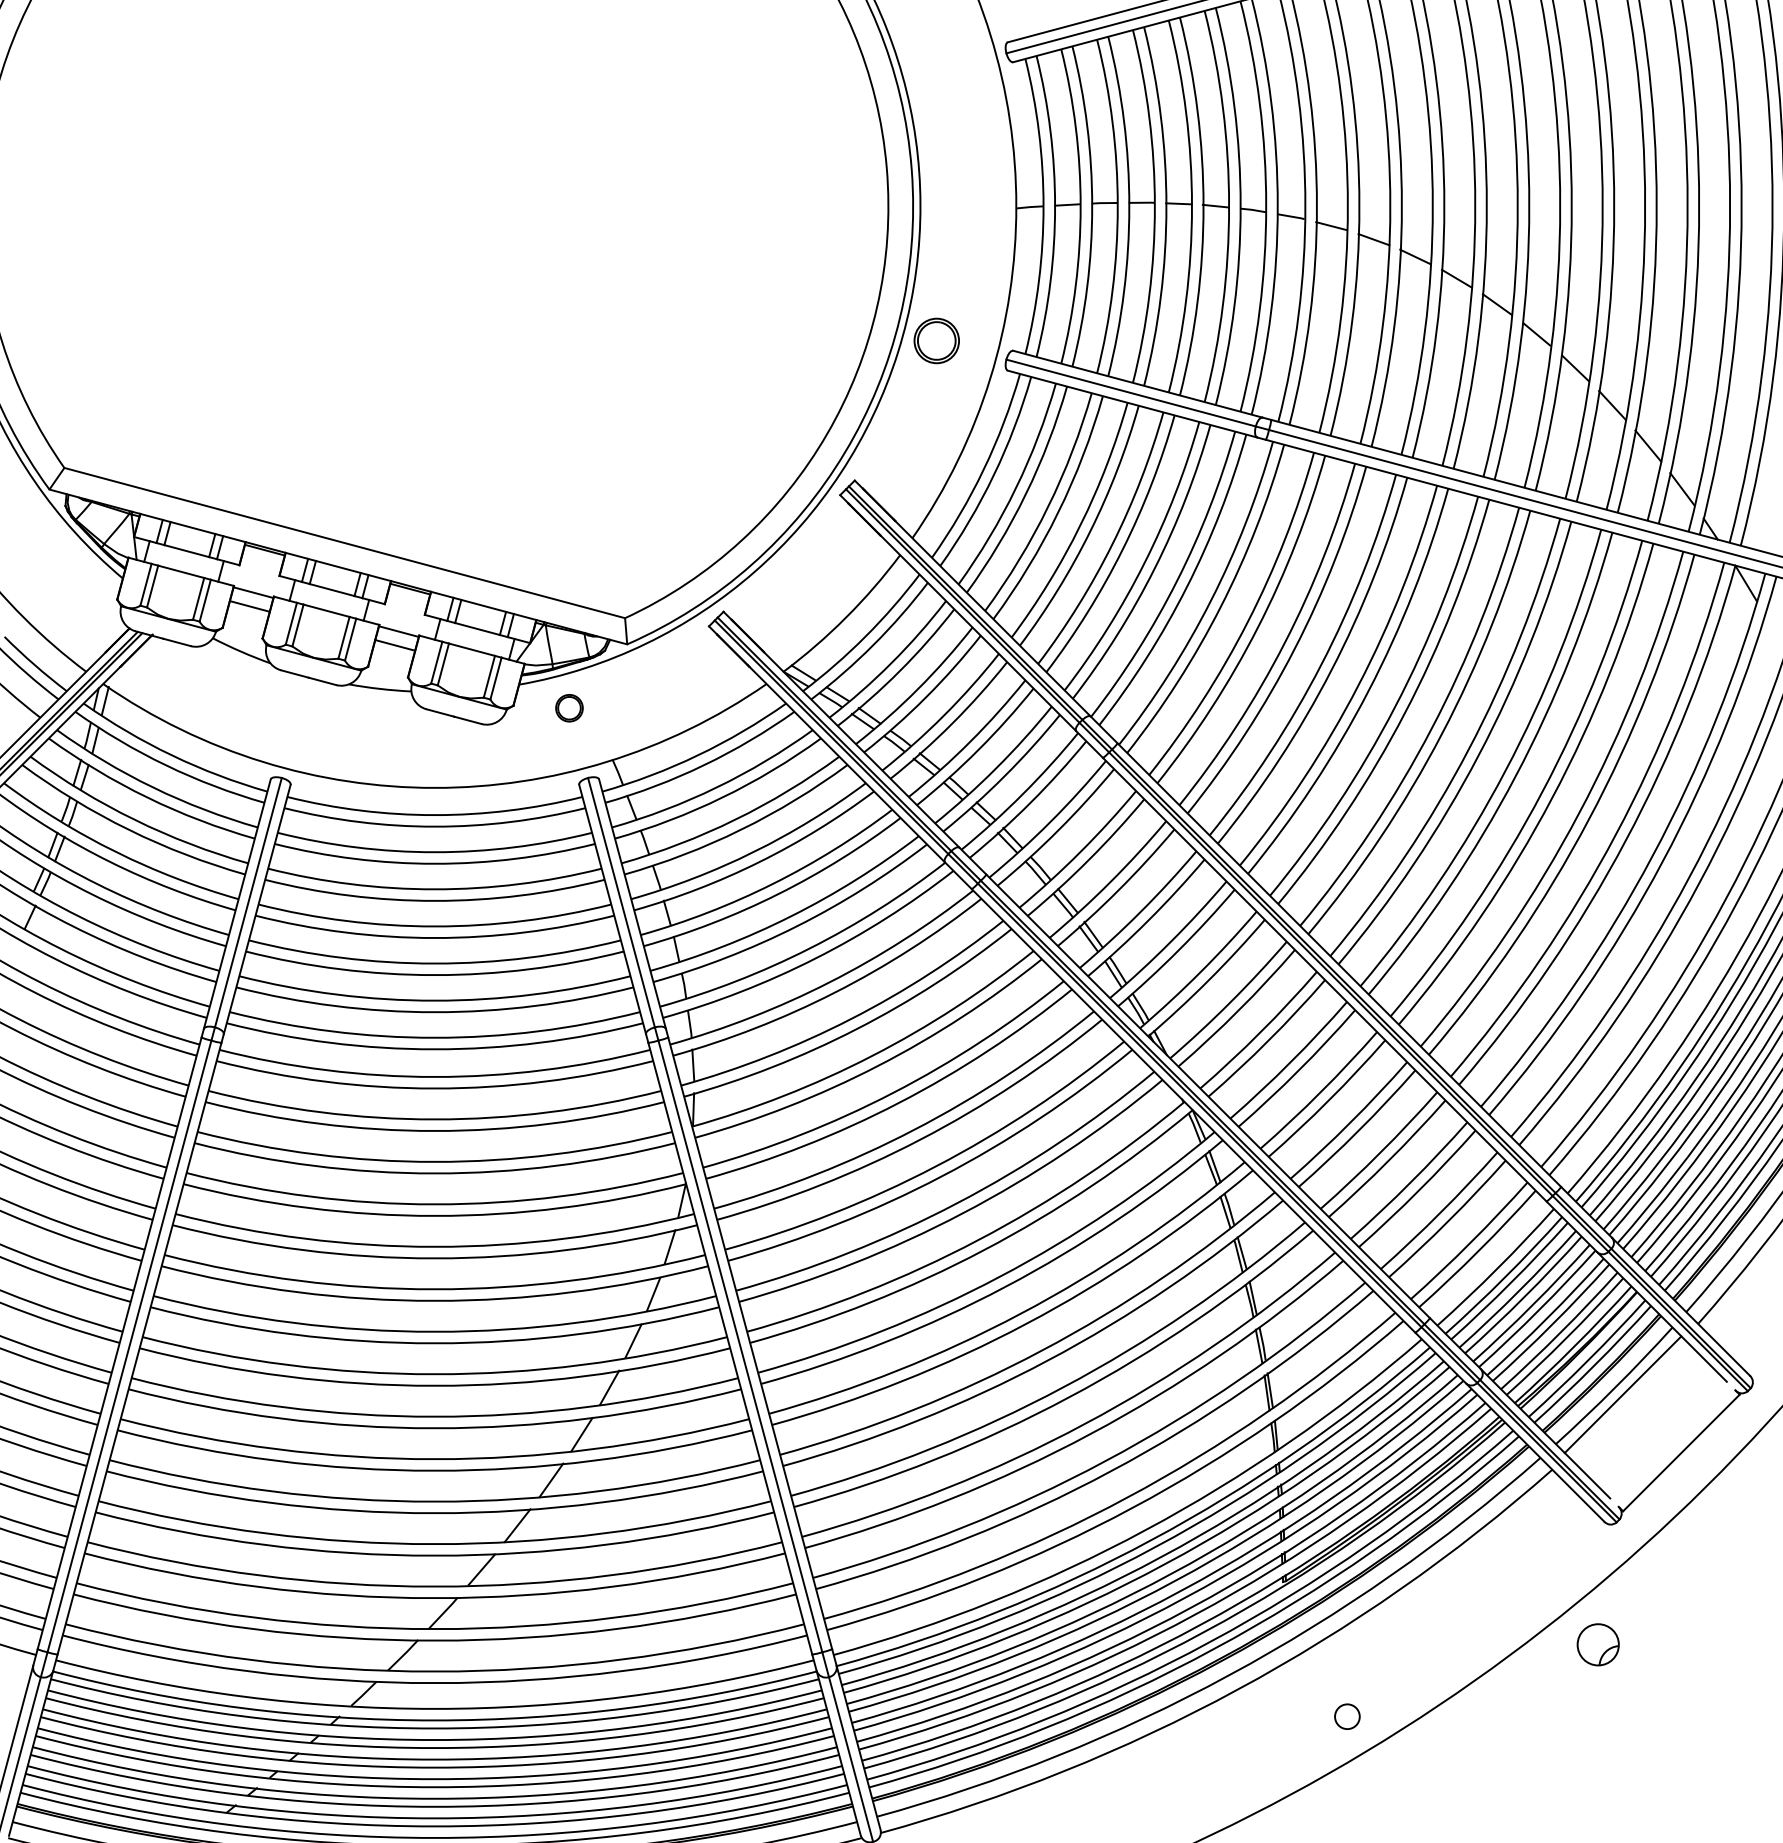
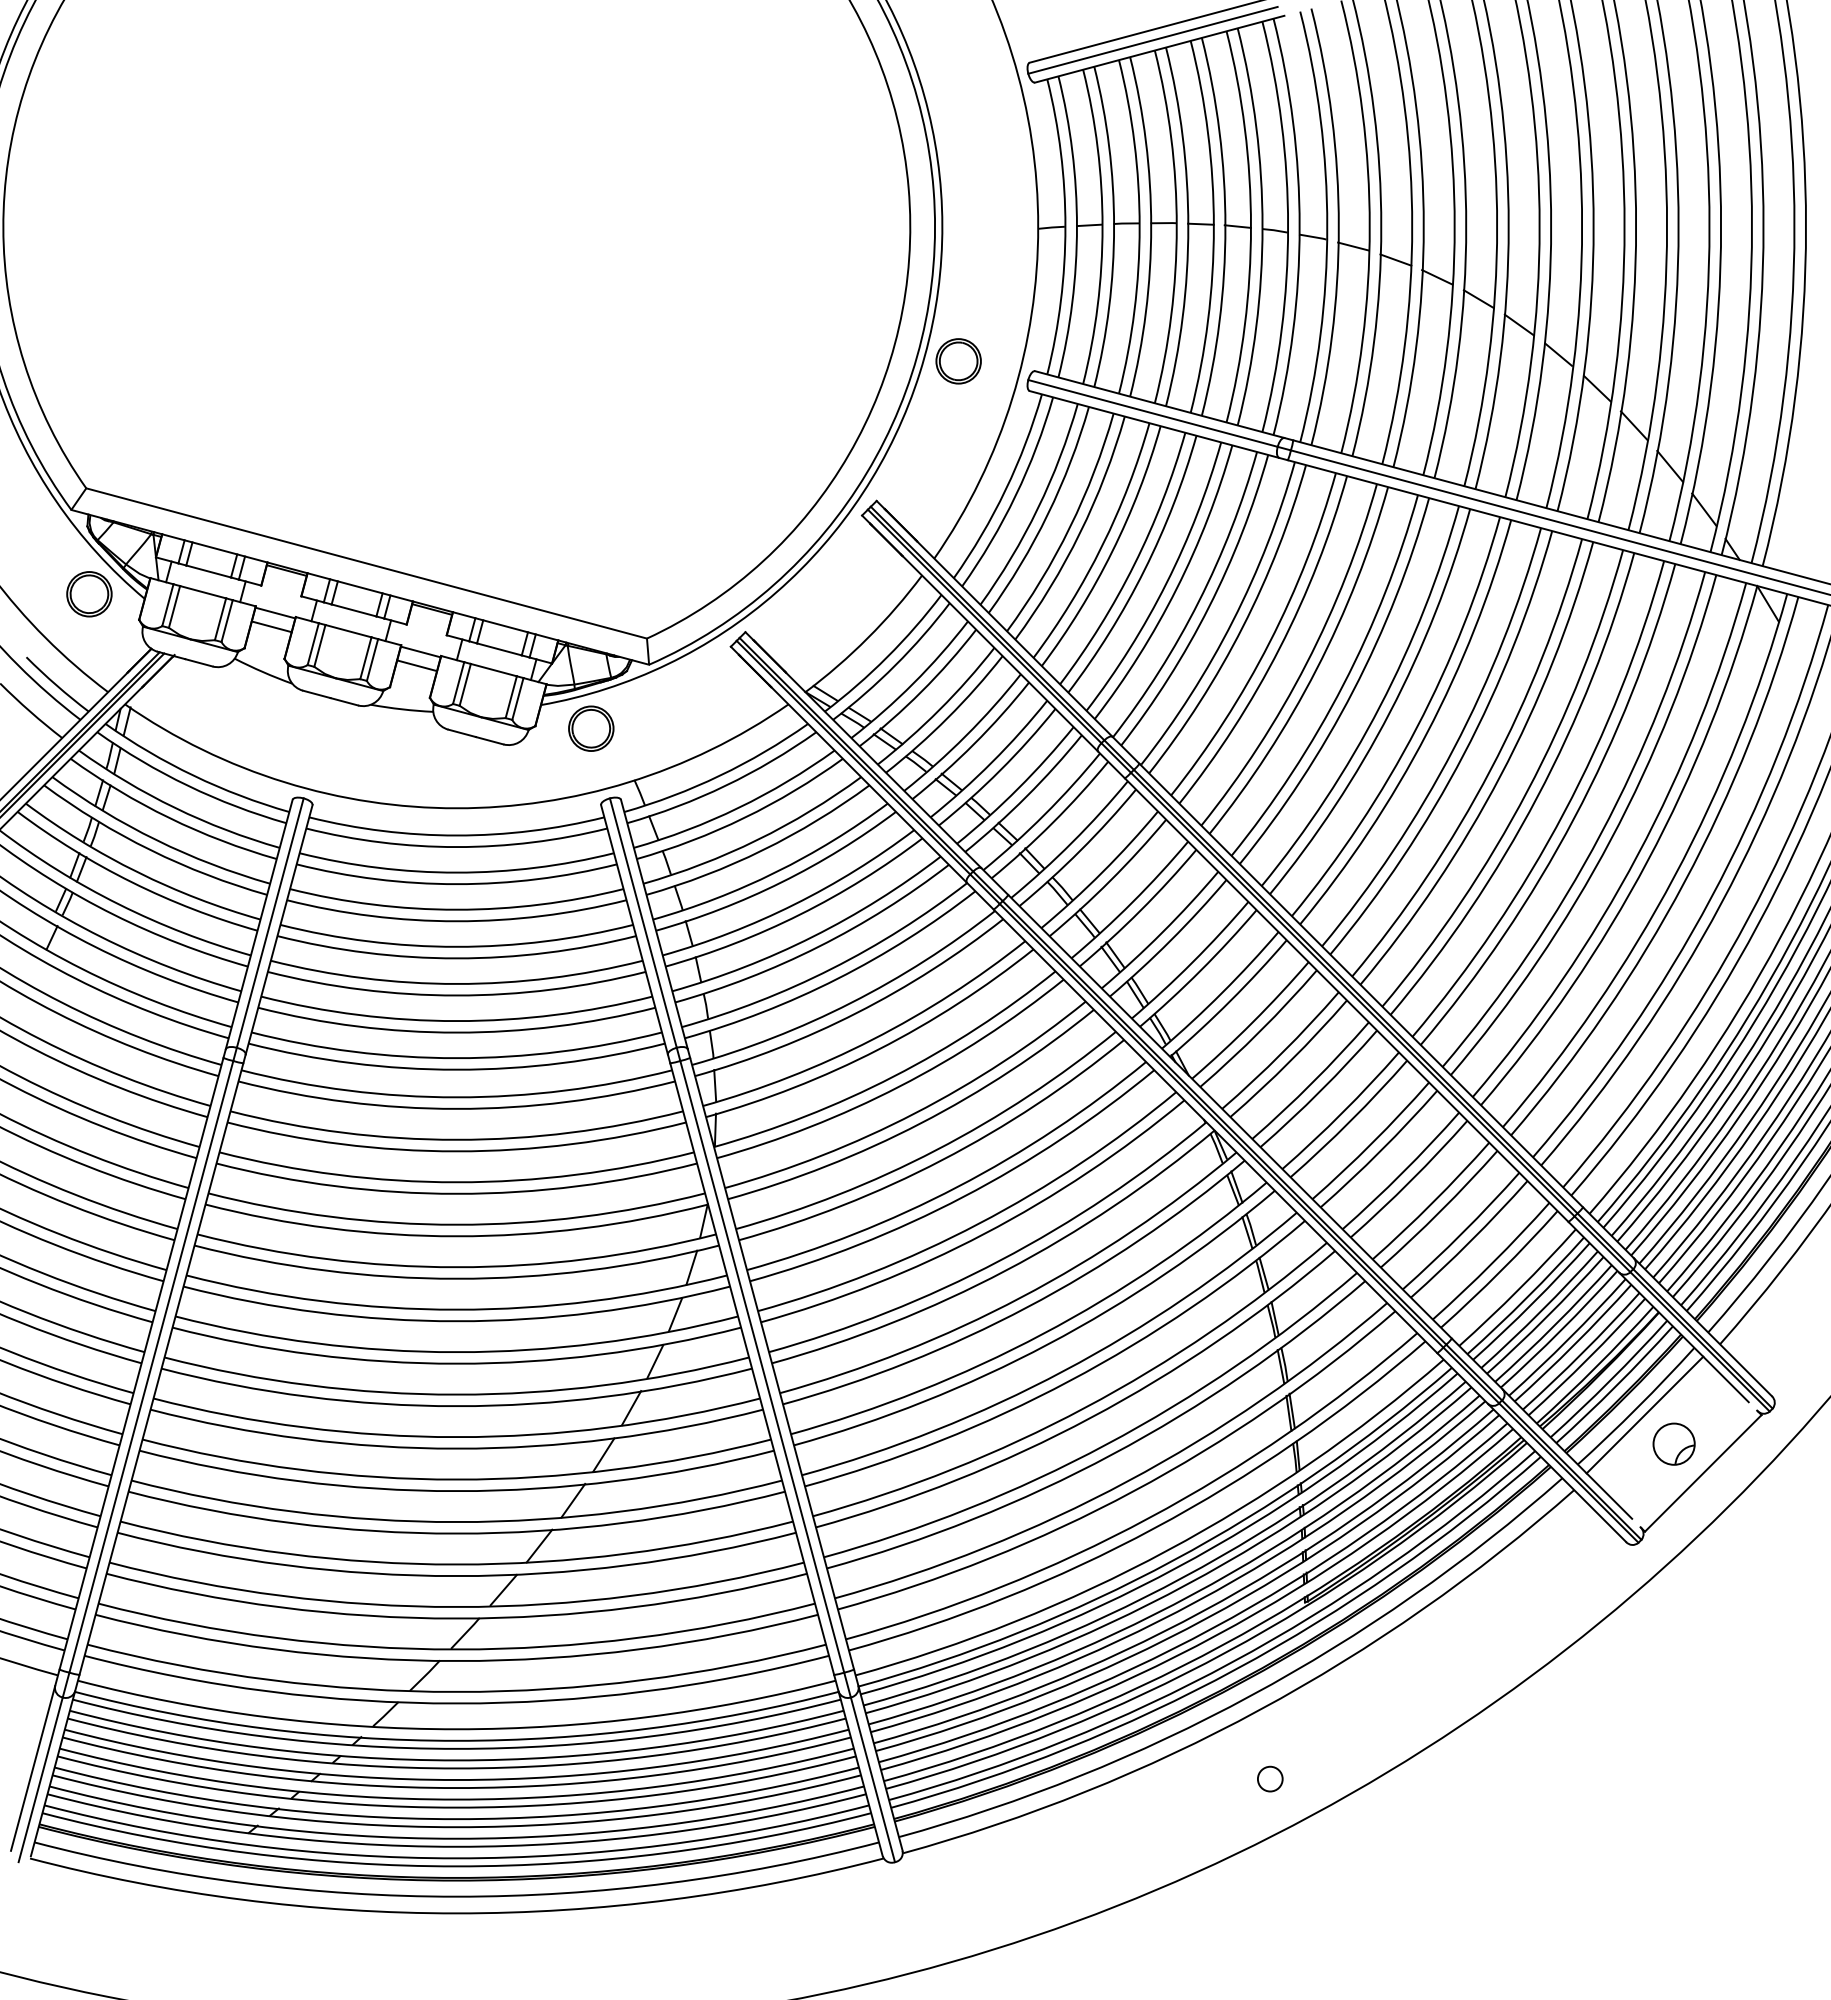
part: (67, 574) -> (89, 594), added
part: (569, 708) -> (591, 728), size x1.67
part: (1597, 1644) -> (1673, 1443), moved
circle: (1347, 1716) -> (1270, 1778), moved

